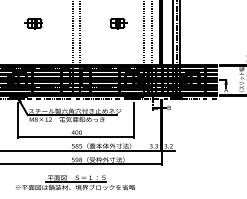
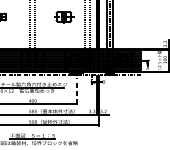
part: (118, 23) -> (64, 17), size x1.4
line: (133, 119) -> (76, 90), solid -> dashed

